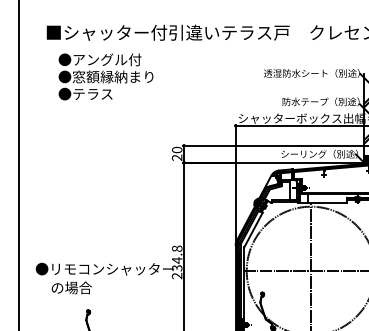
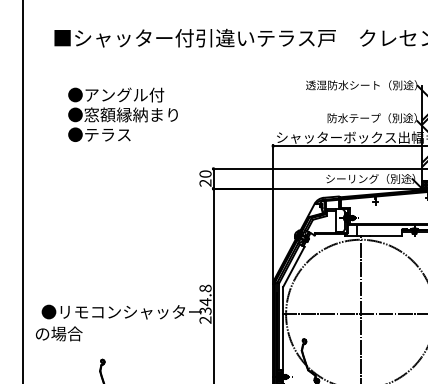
text: (105, 76) -> (122, 114), moved
text: (71, 287) -> (58, 333), moved

